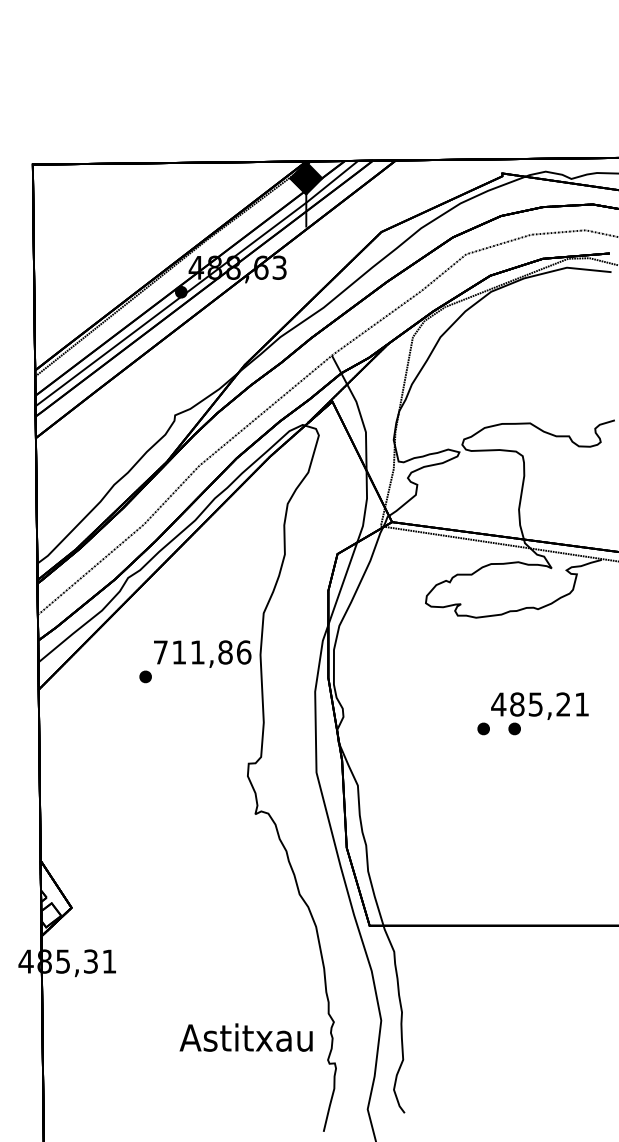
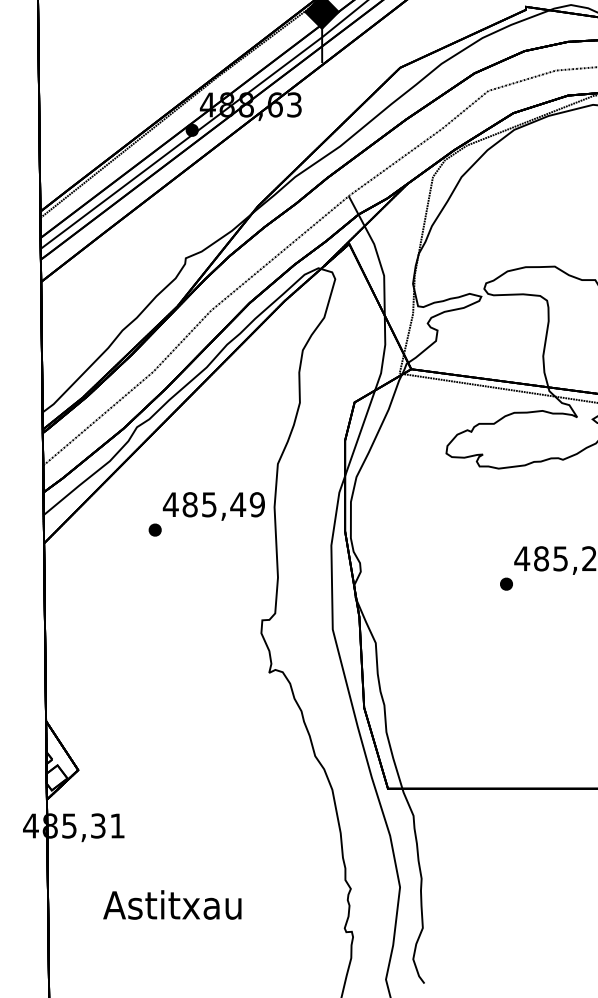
text: (202, 652) -> (214, 504), 711,86 -> 485,49
part: (514, 728) -> (538, 583), removed
text: (245, 1037) -> (171, 904), moved

